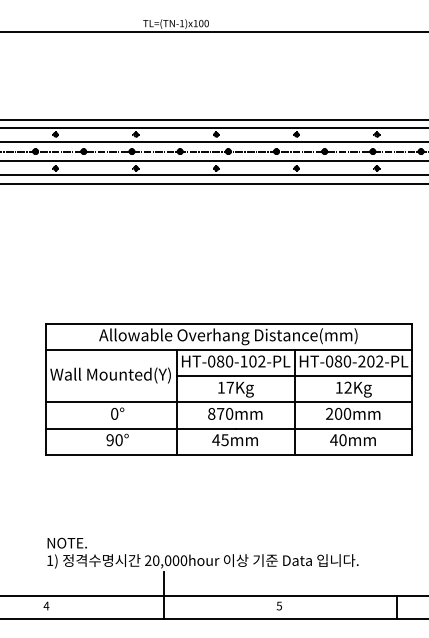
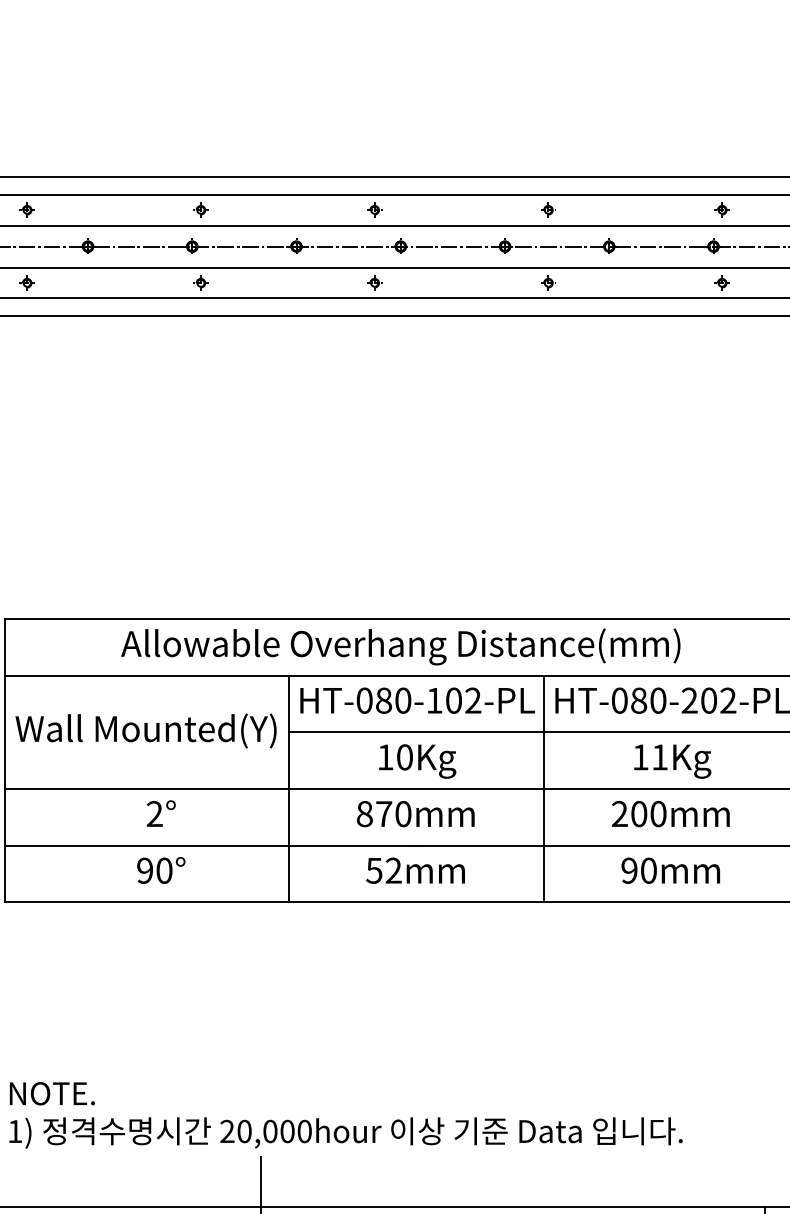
text: (229, 387) -> (403, 756), 17Kg -> 10Kg
text: (347, 387) -> (658, 756), 12Kg -> 11Kg
text: (114, 413) -> (154, 813), 0° -> 2°
text: (220, 440) -> (383, 871), 45mm -> 52mm
text: (333, 440) -> (628, 871), 40mm -> 90mm

